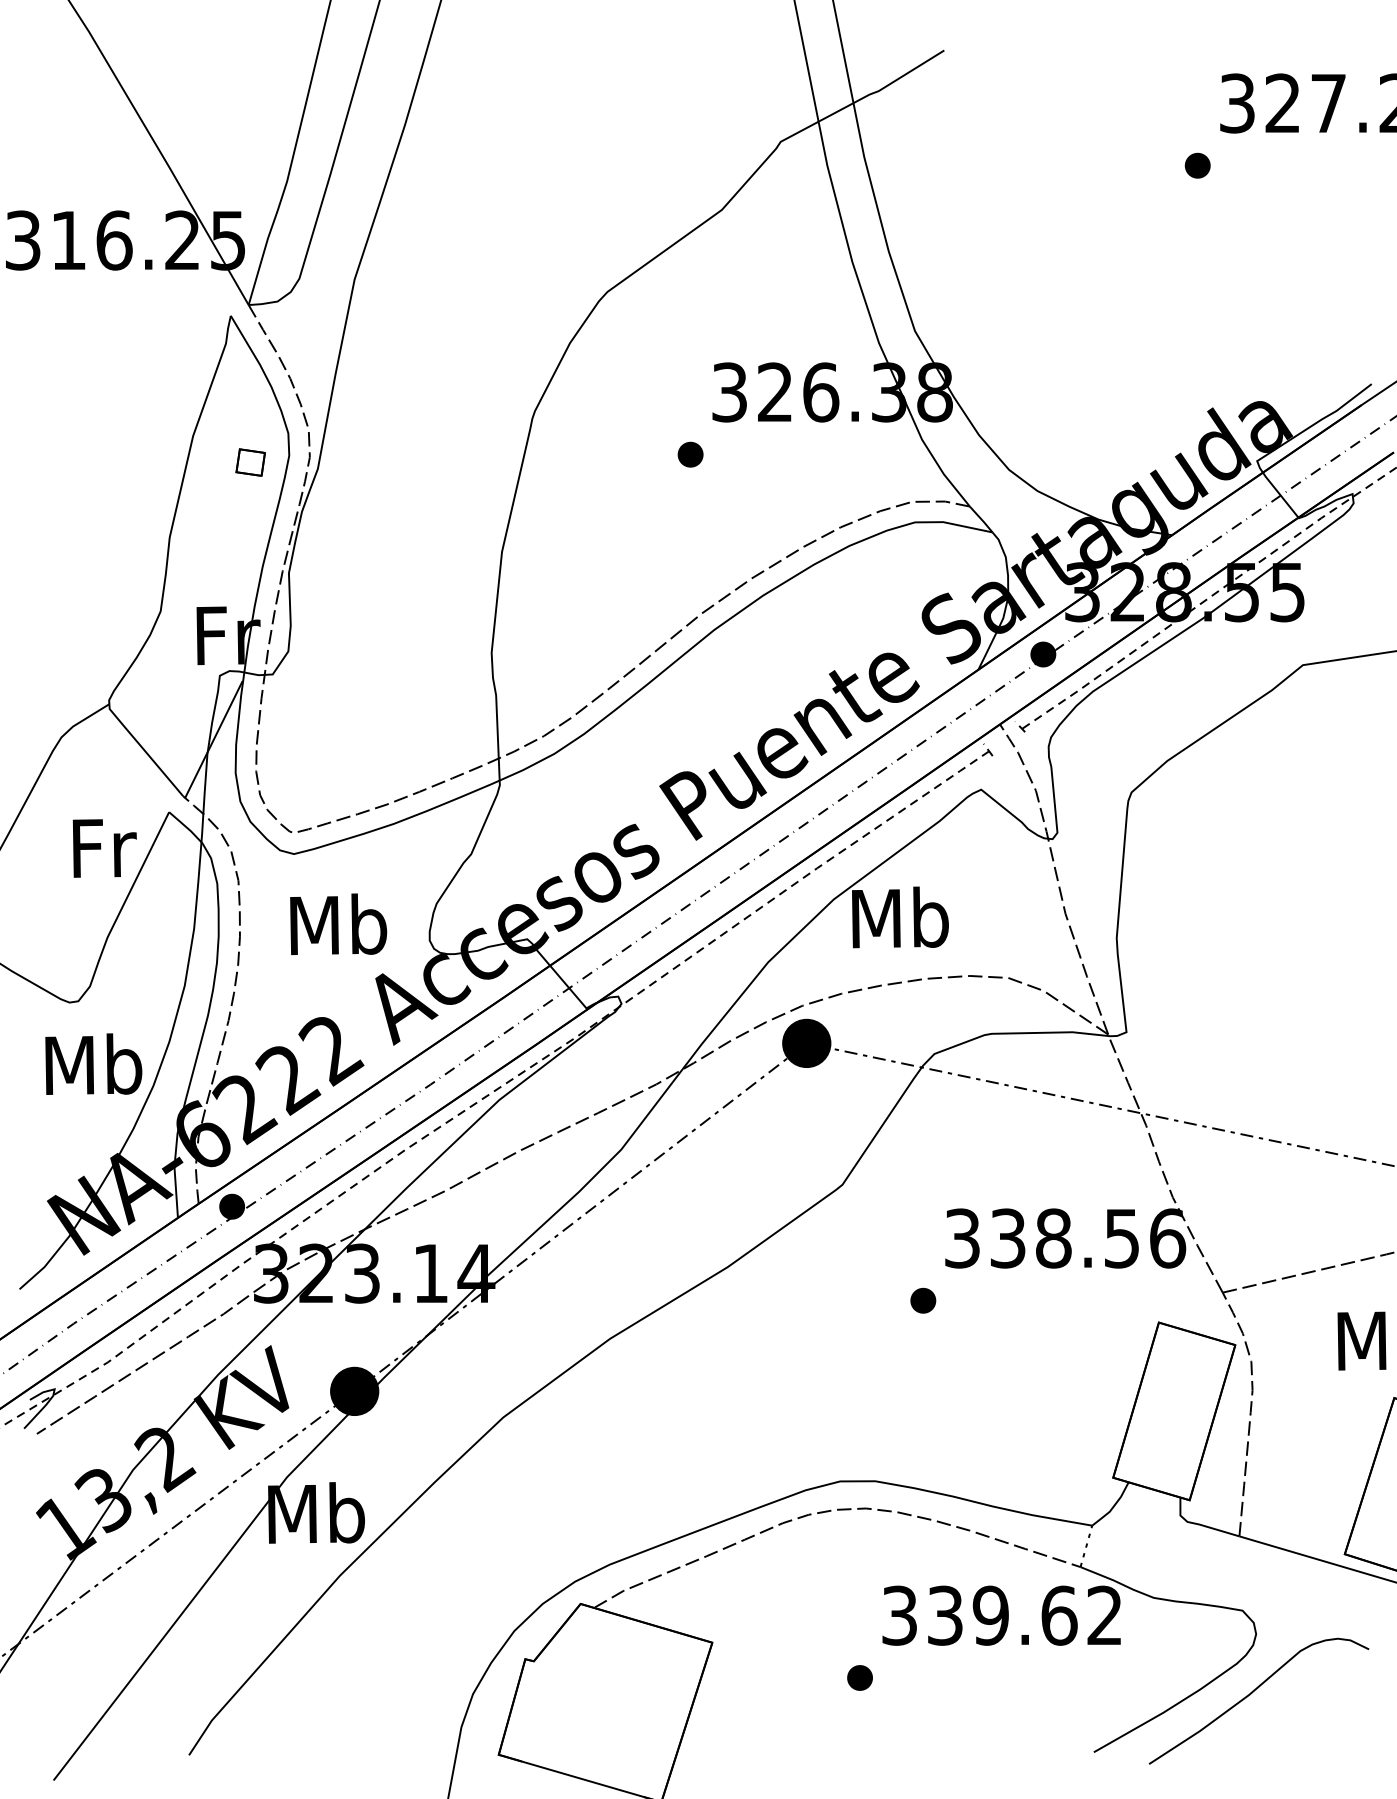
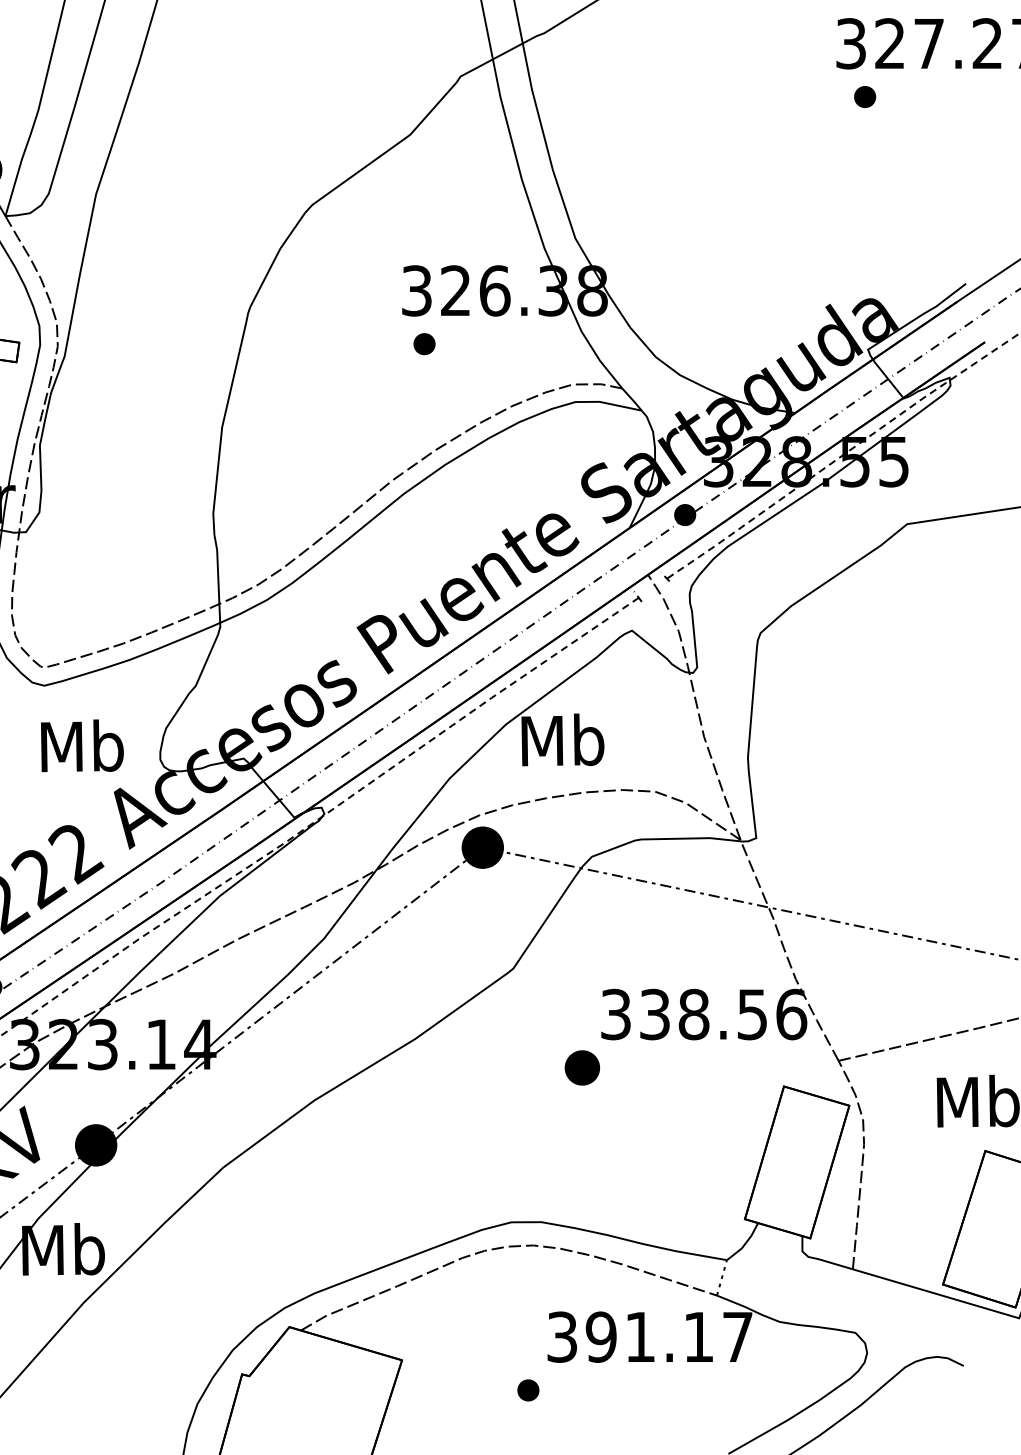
part: (1197, 165) -> (864, 96), moved
part: (690, 454) -> (424, 343), moved
part: (923, 1300) -> (582, 1067), size x1.6
text: (1024, 1615) -> (669, 1336), 339.62 -> 391.17

